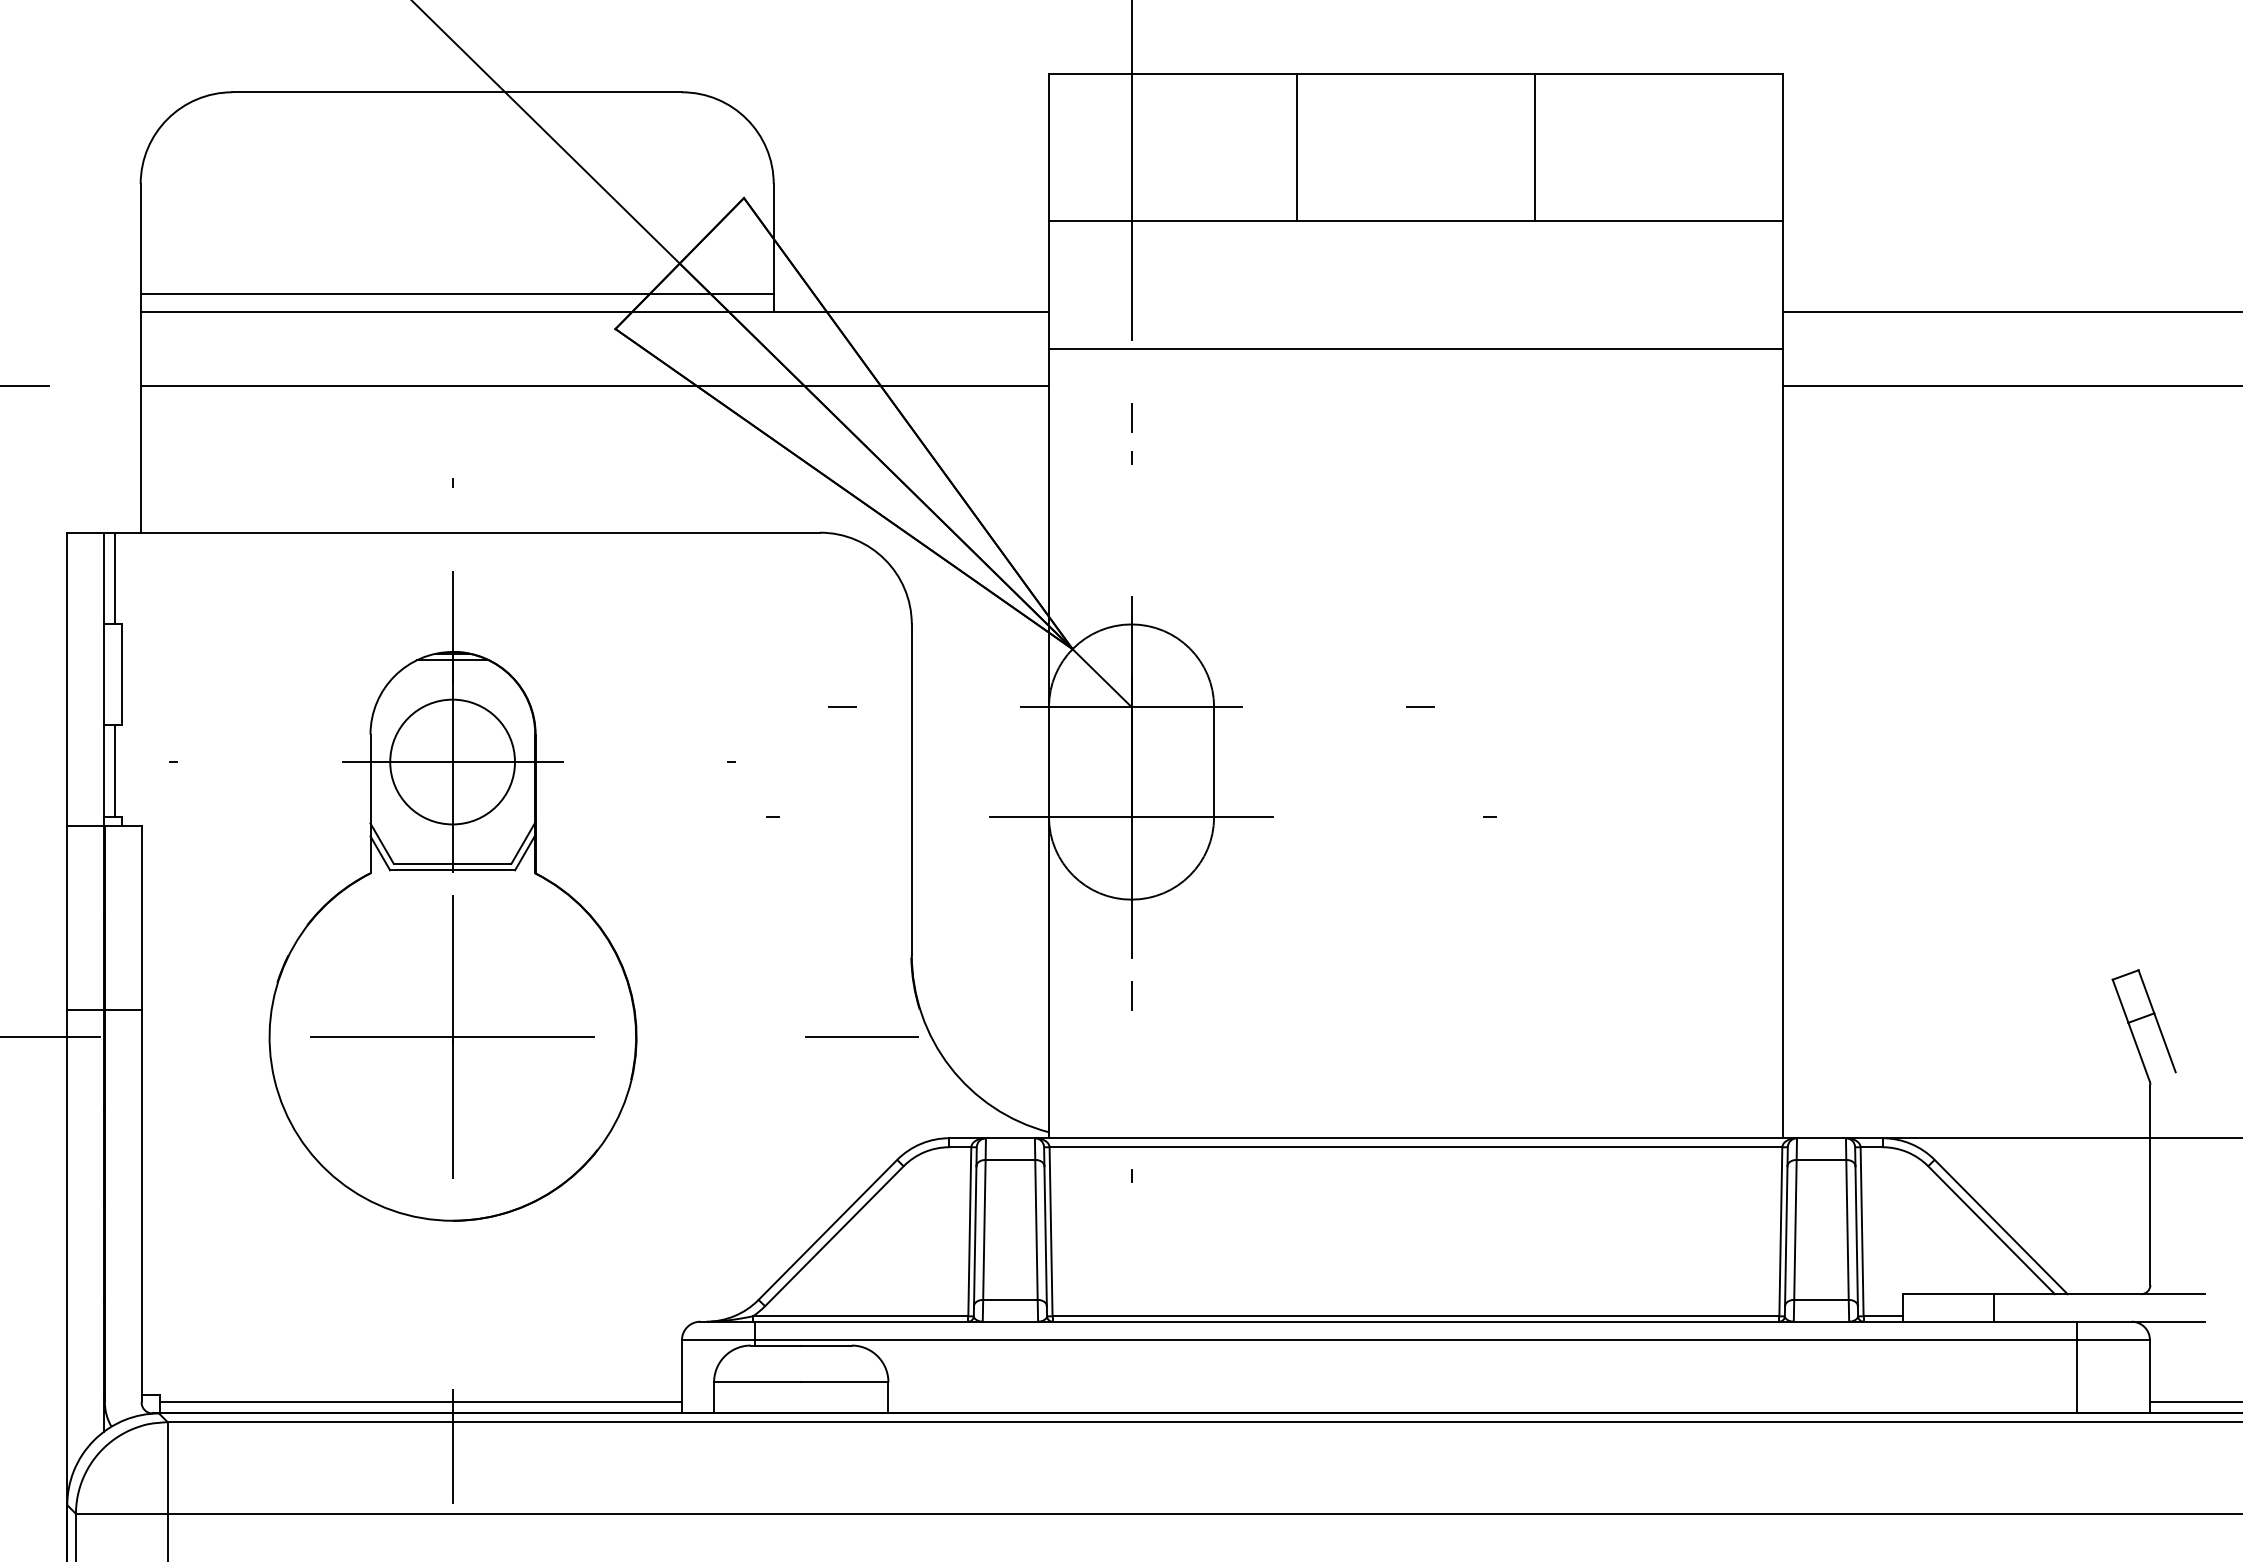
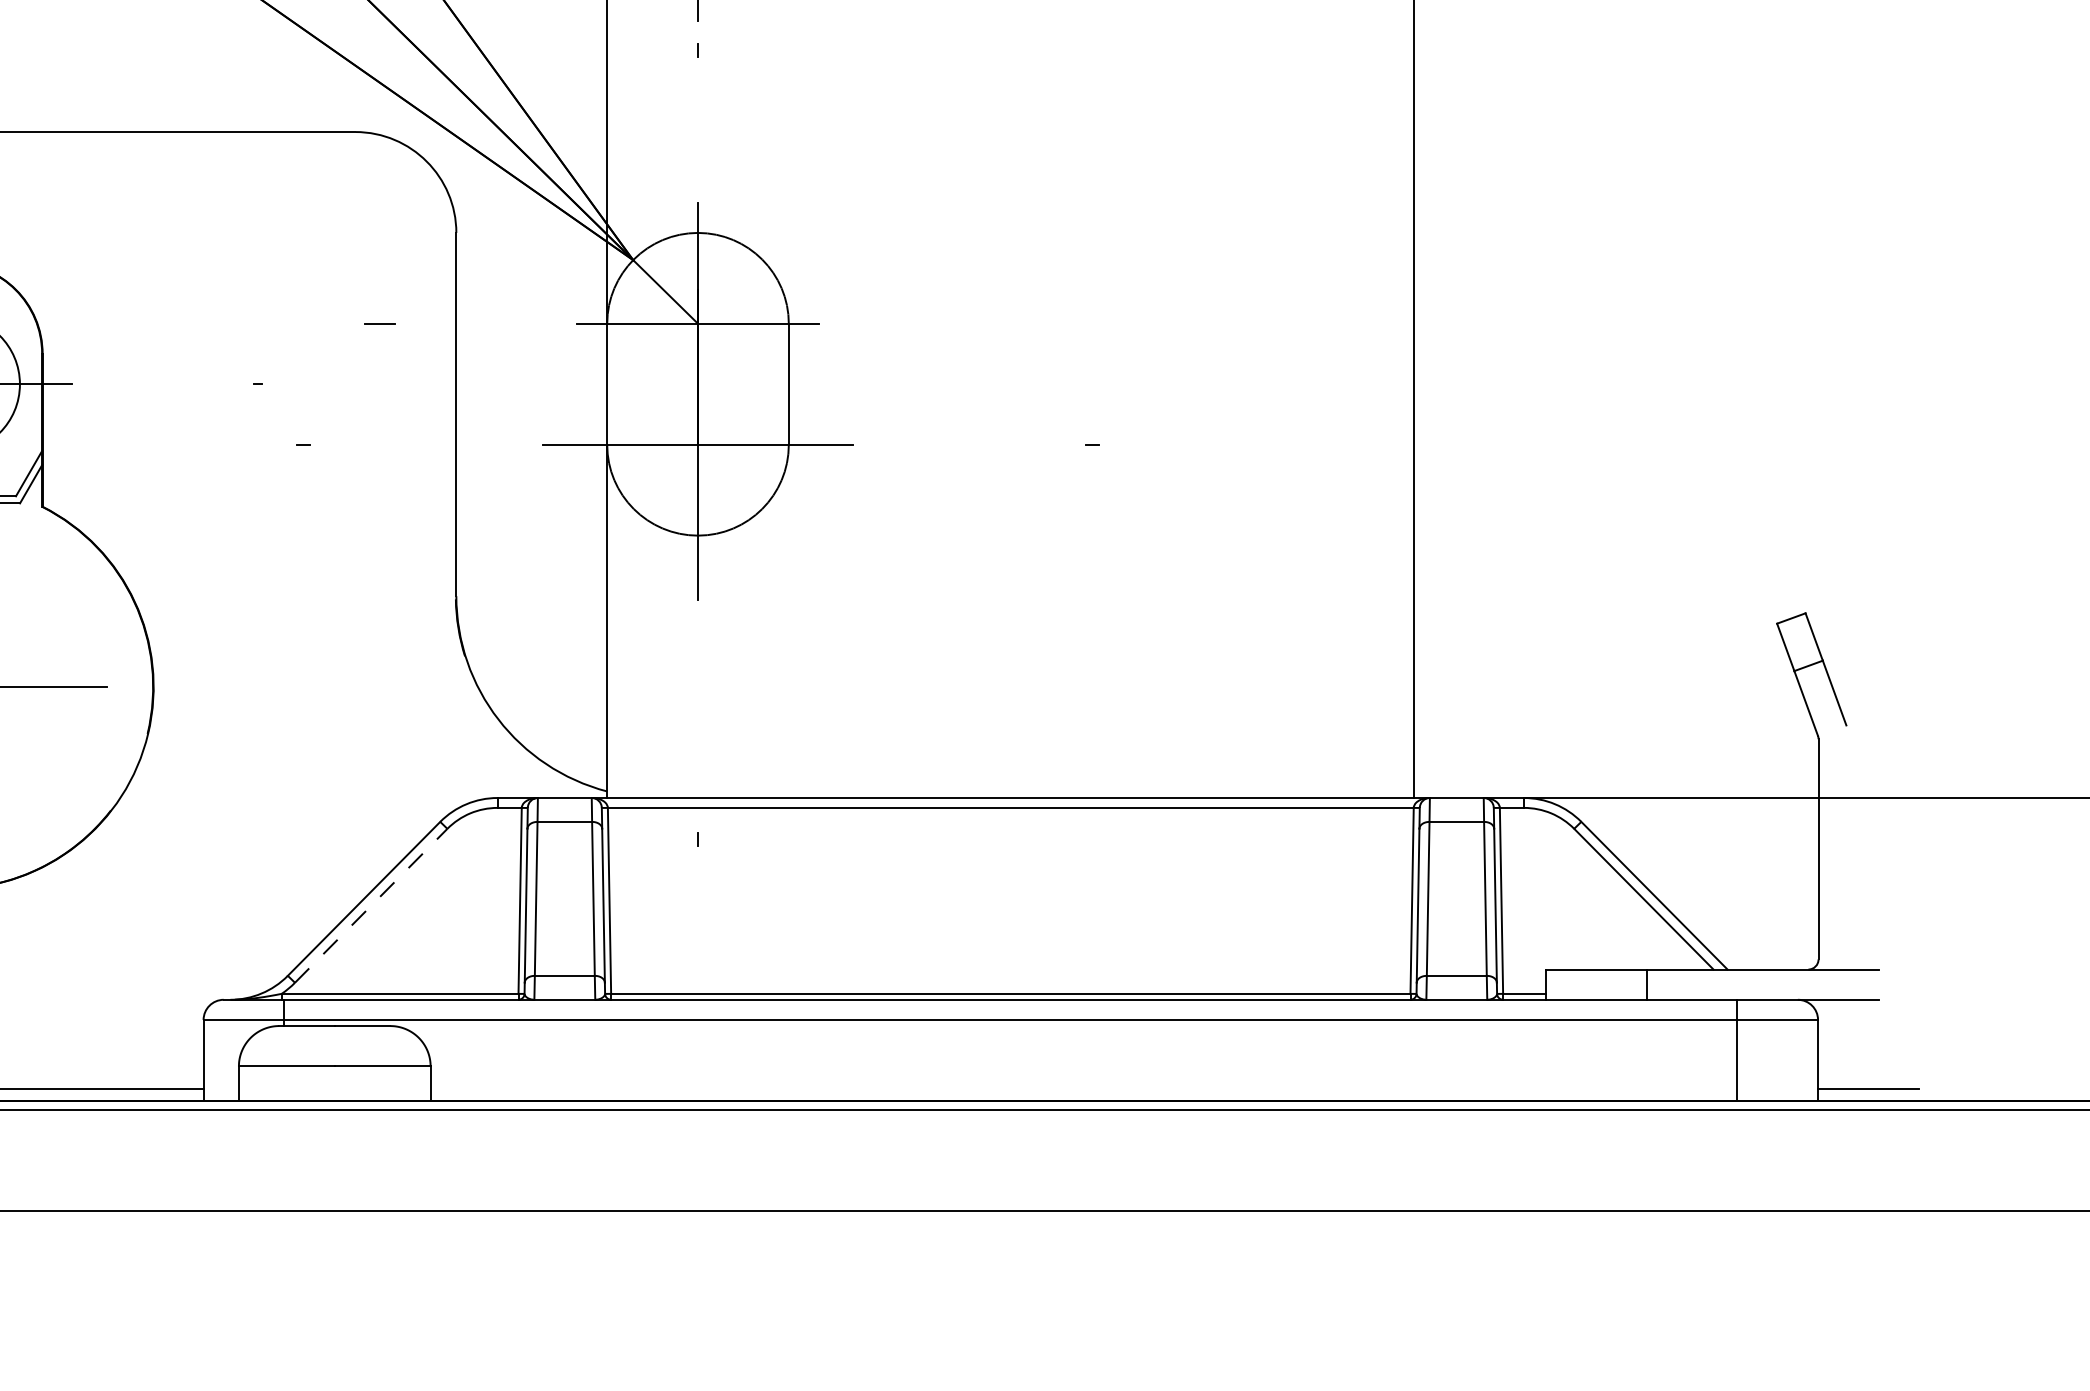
line: (1420, 707) -> (1015, 324), removed
line: (1131, 995) -> (697, 641), removed
line: (861, 1036) -> (401, 686), removed
line: (834, 1235) -> (371, 904), solid -> dashed

